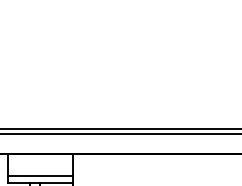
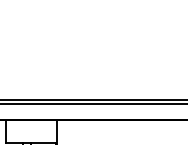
line: (40, 175) -> (31, 136), removed

